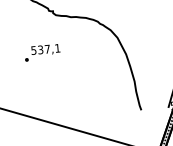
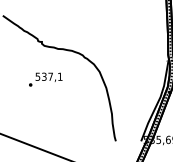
text: (42, 52) -> (45, 79), moved

